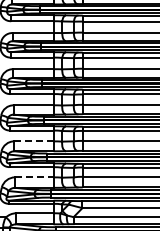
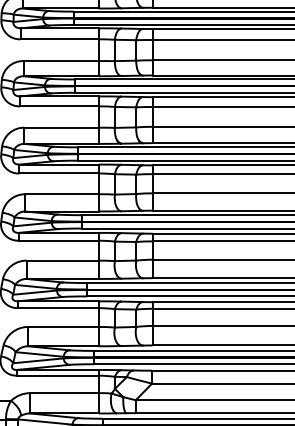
line: (33, 141) -> (61, 260), dashed -> solid
line: (34, 177) -> (63, 327), dashed -> solid

